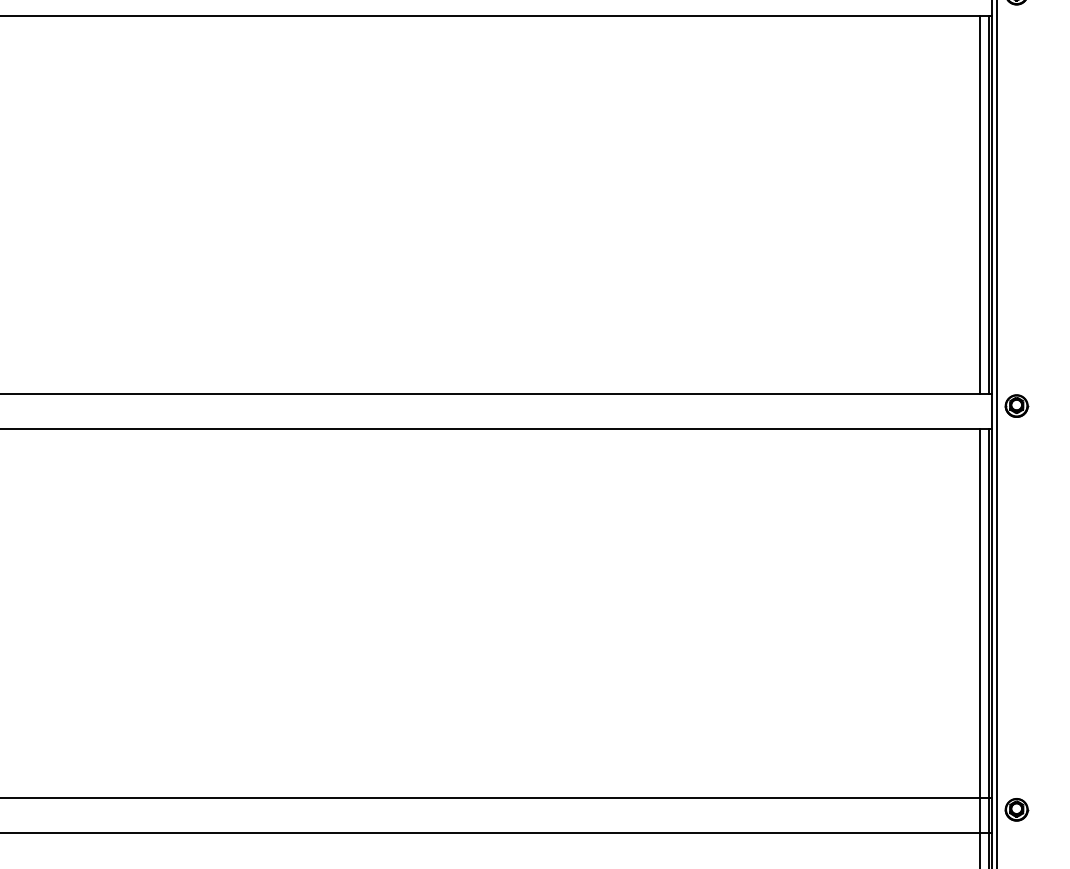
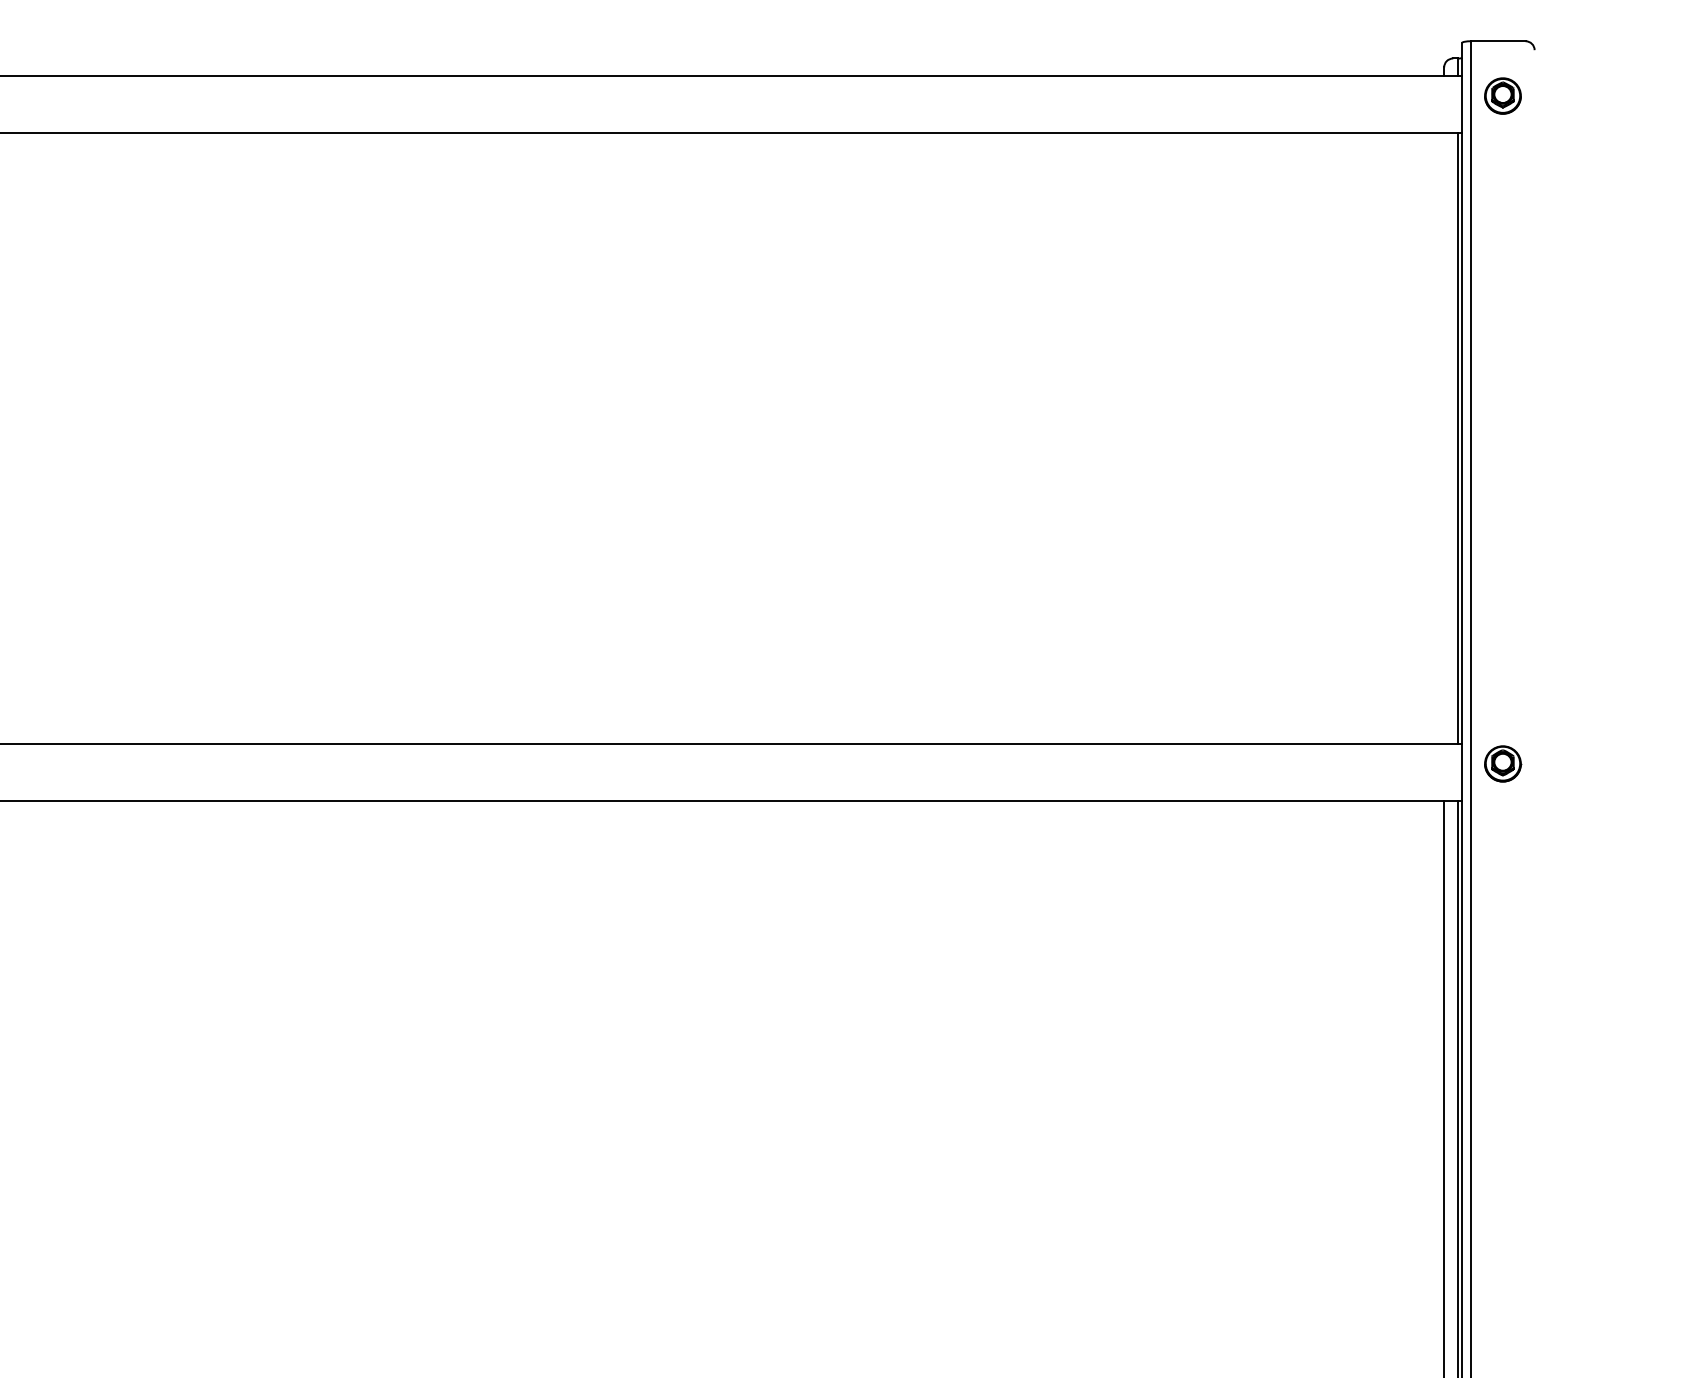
line: (980, 205) -> (1444, 439), removed

